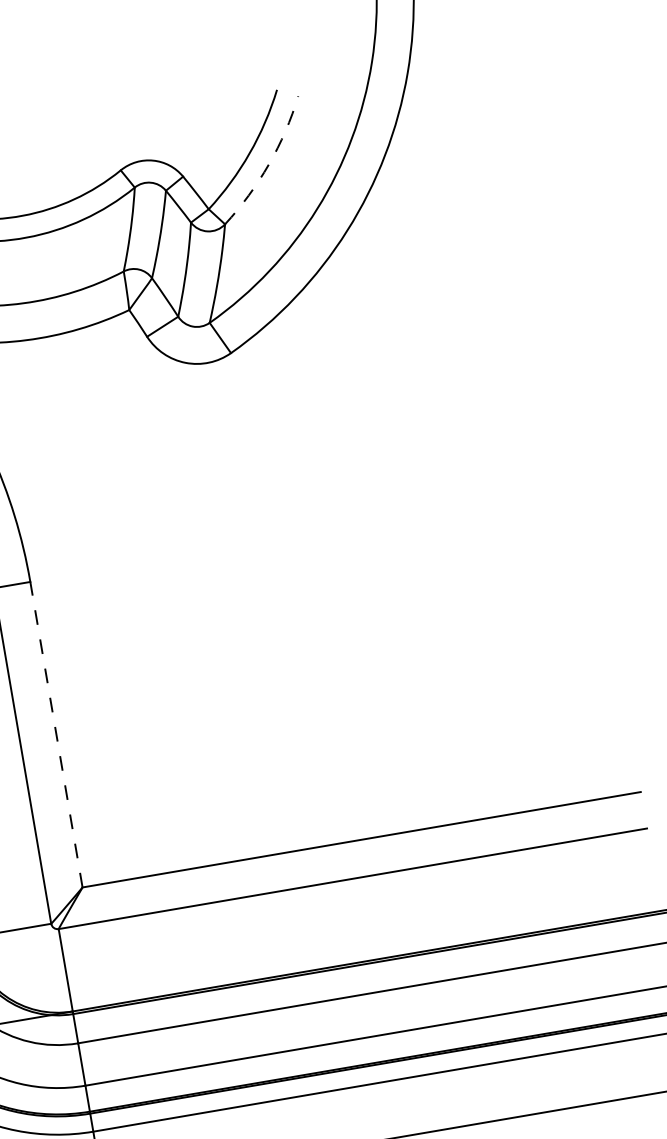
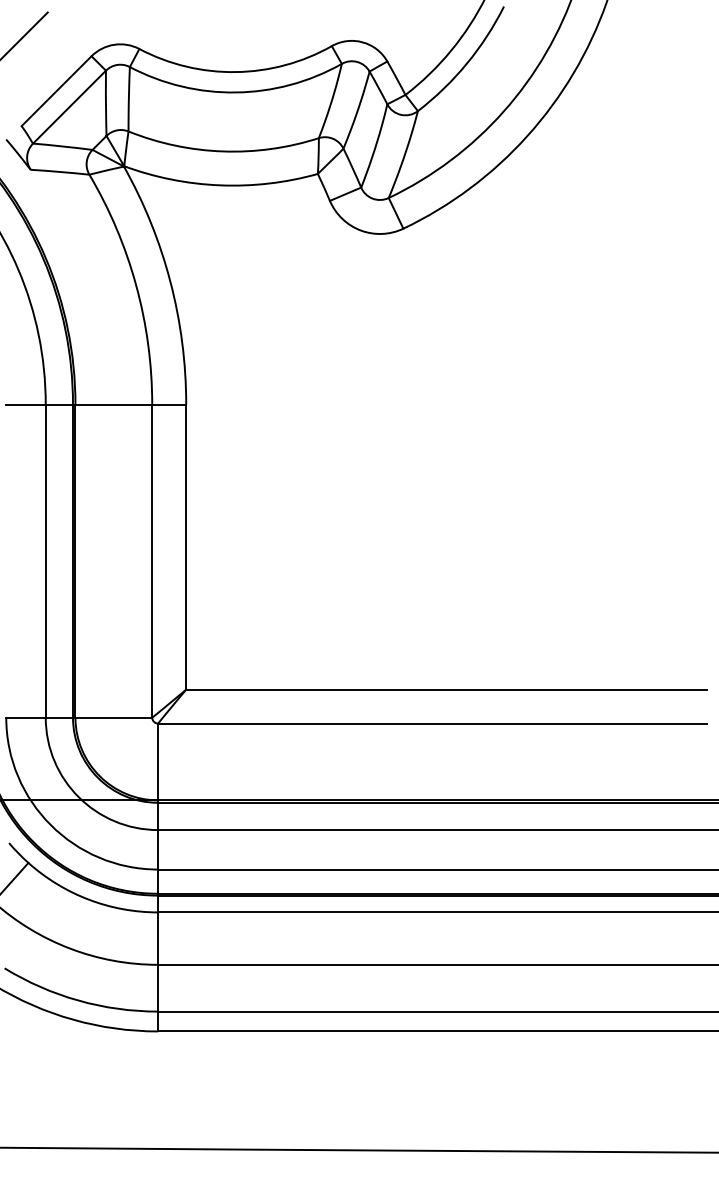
arc: (268, 164) -> (466, 63), dashed -> solid
line: (56, 733) -> (186, 546), dashed -> solid

